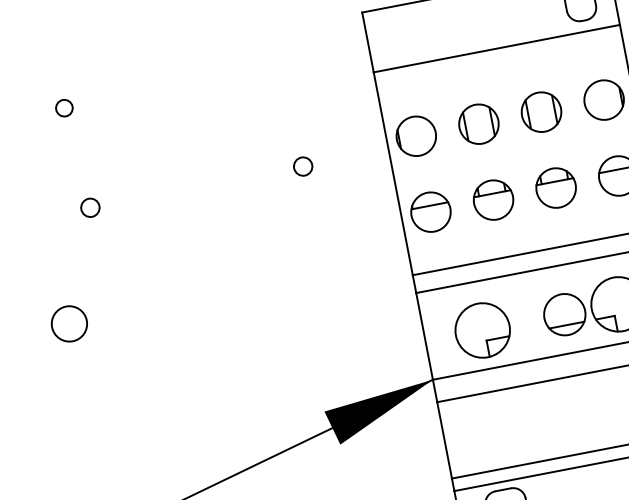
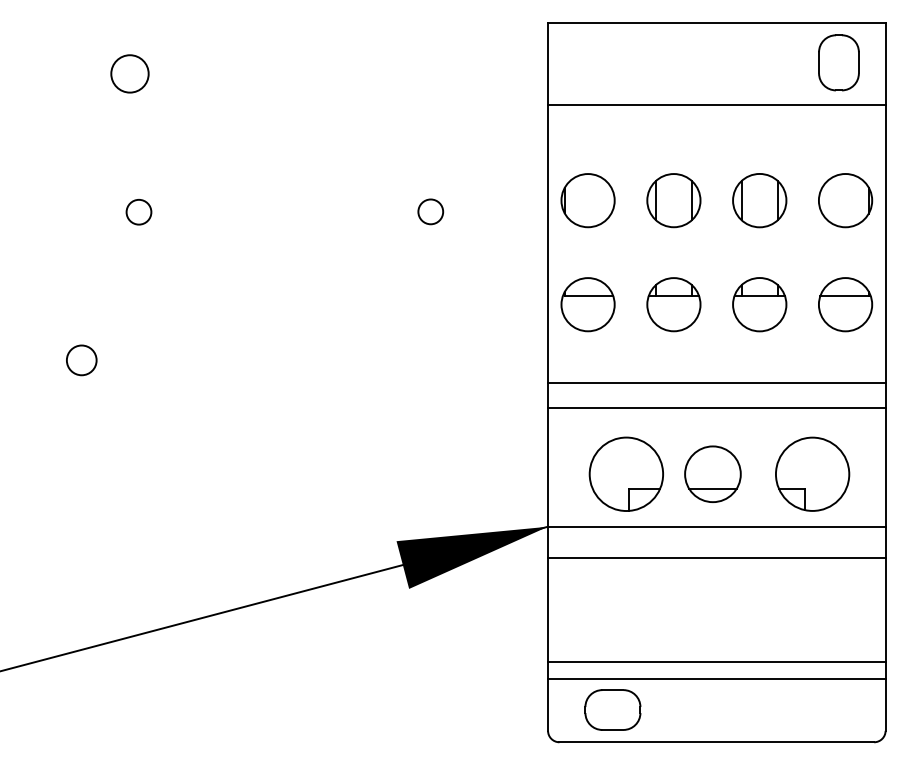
circle: (63, 107) -> (129, 73), size x1.67
part: (564, 314) -> (712, 473), moved
circle: (69, 324) -> (81, 360), size x0.62

